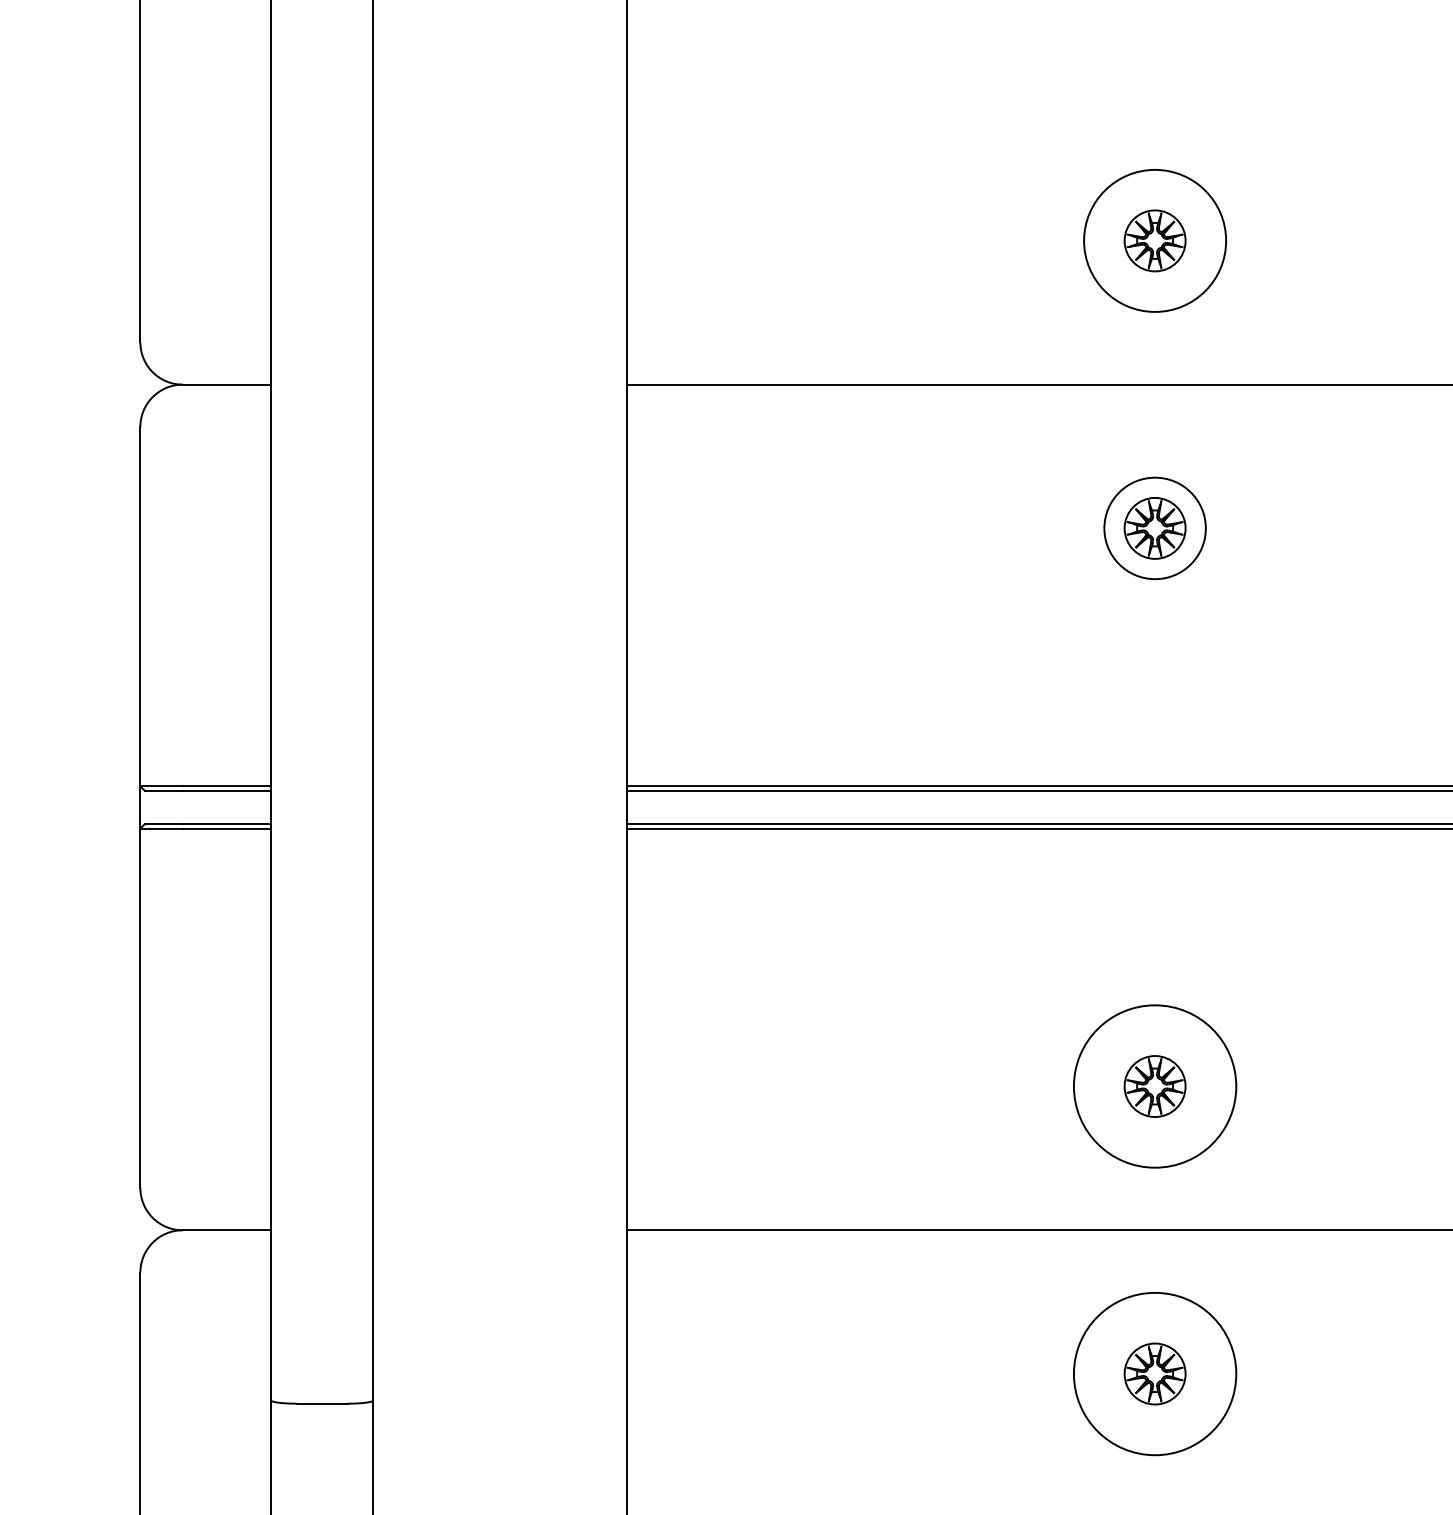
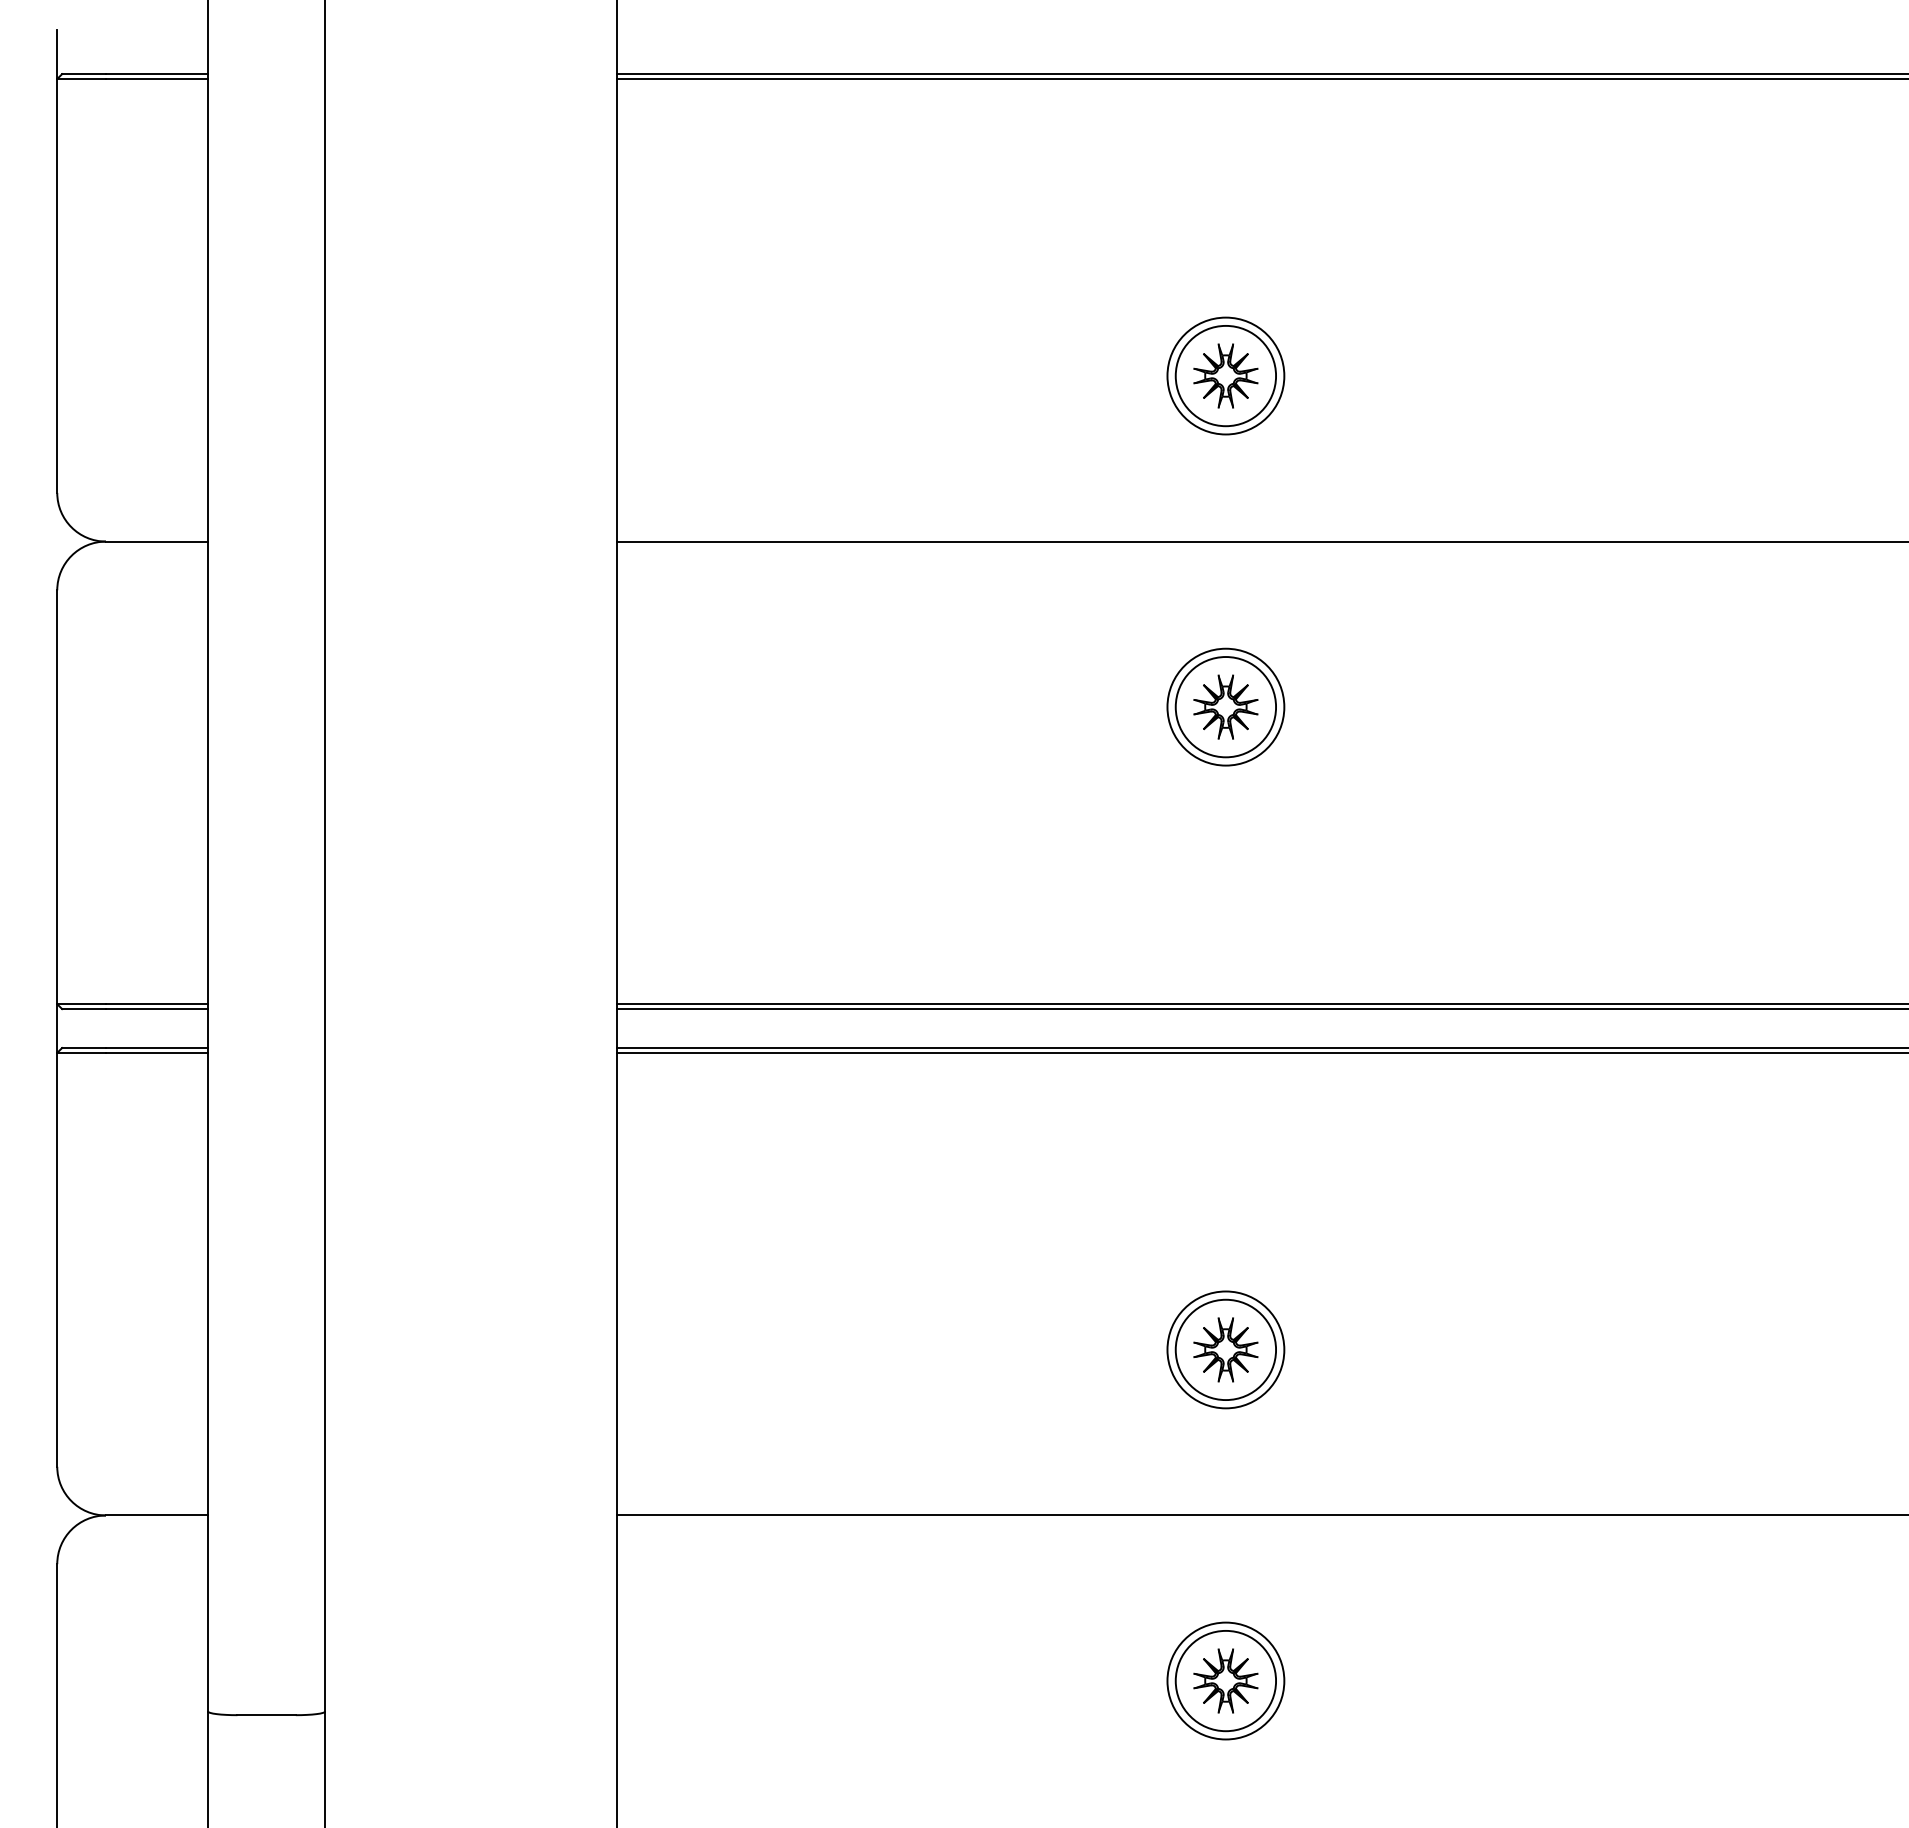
circle: (1154, 240) -> (1225, 375), size x0.71
circle: (1154, 240) -> (1225, 375), size x1.43
circle: (1154, 528) -> (1225, 707), size x1.43
circle: (1154, 1086) -> (1225, 1349), size x0.62
circle: (1154, 1086) -> (1225, 1349), size x1.43
circle: (1154, 1373) -> (1225, 1680), size x0.62
circle: (1154, 1373) -> (1225, 1680), size x1.43

